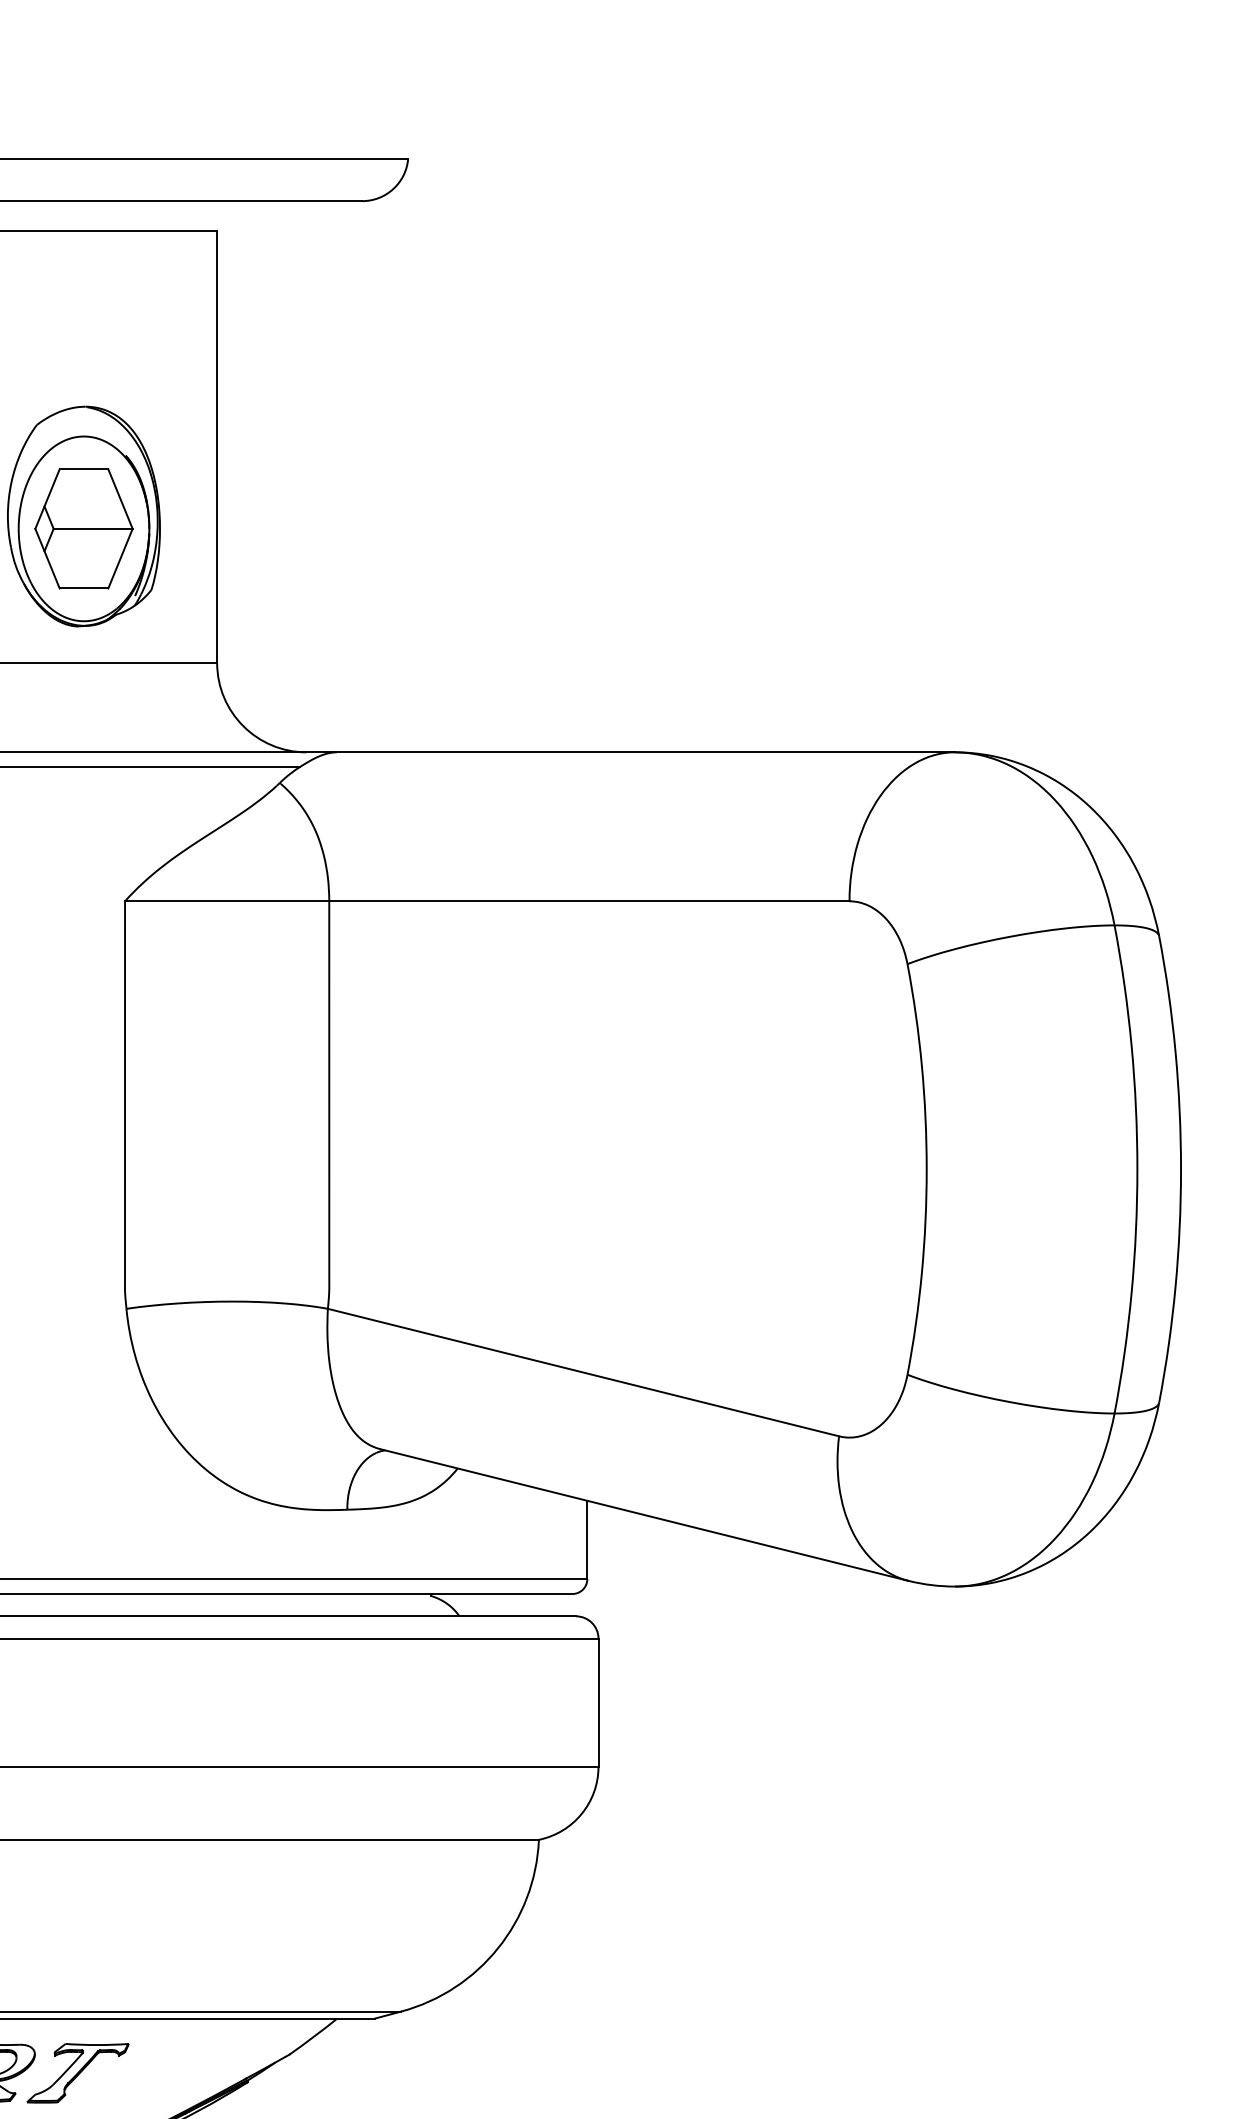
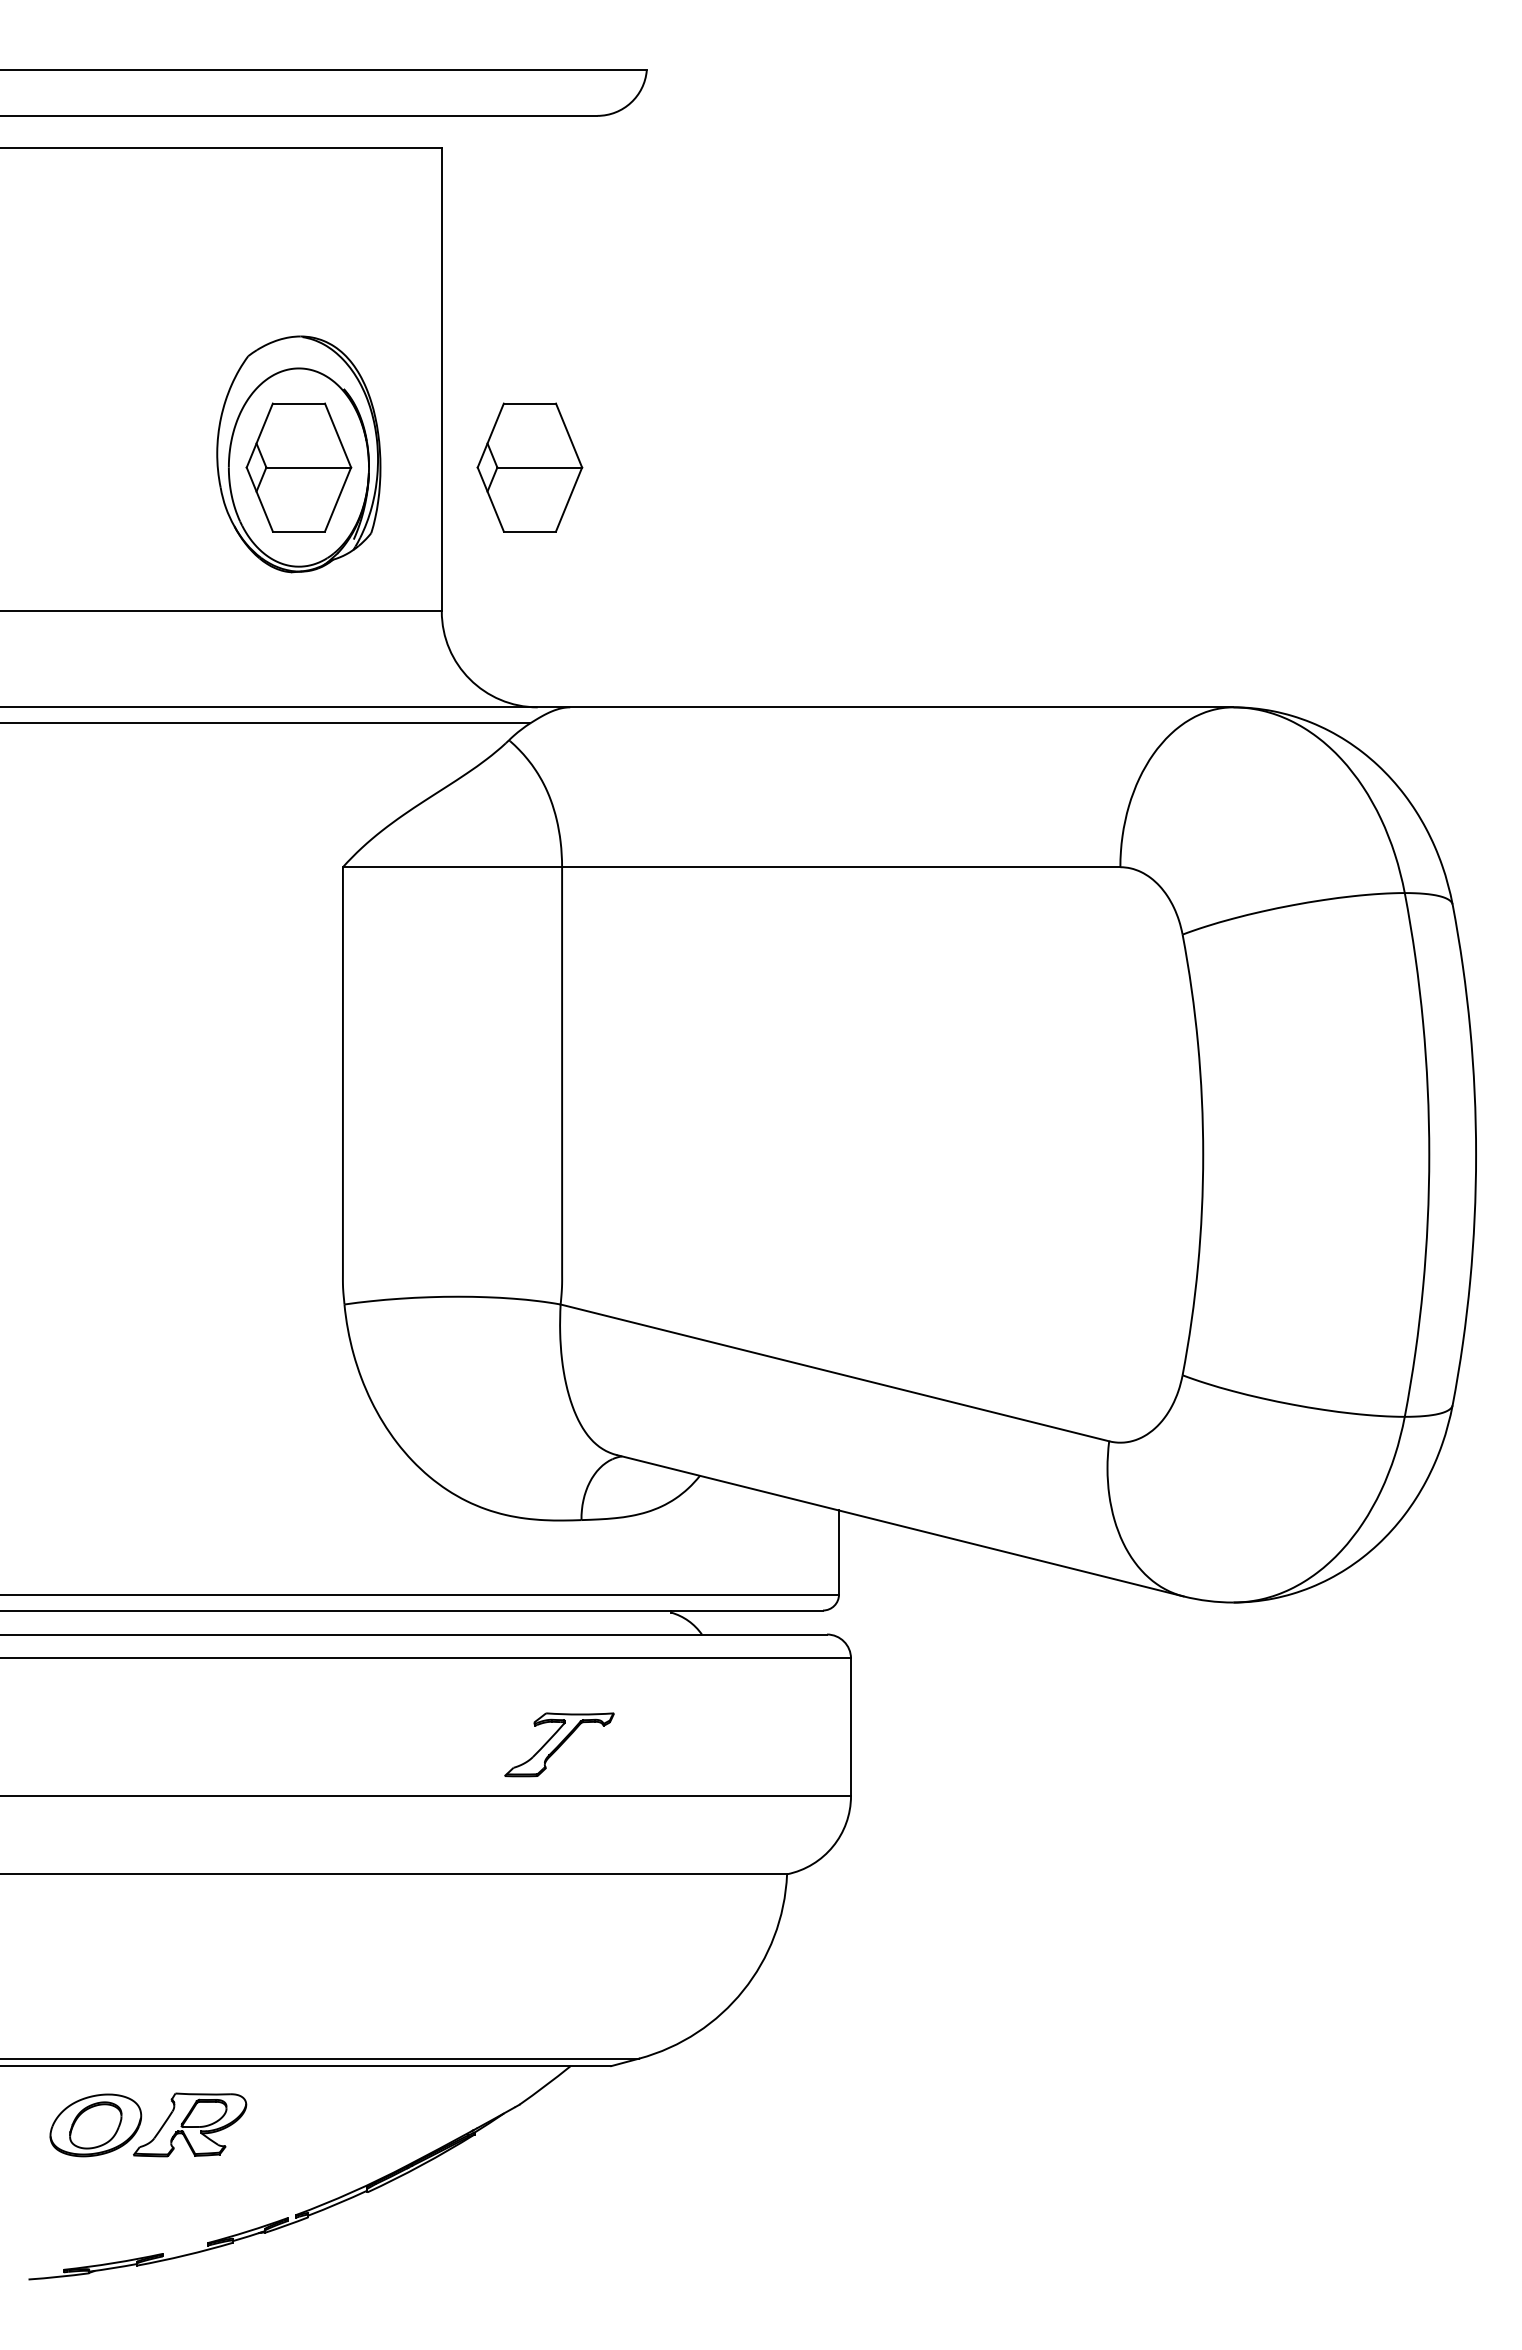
part: (298, 528) -> (529, 467), added
part: (78, 2072) -> (559, 1744), moved

